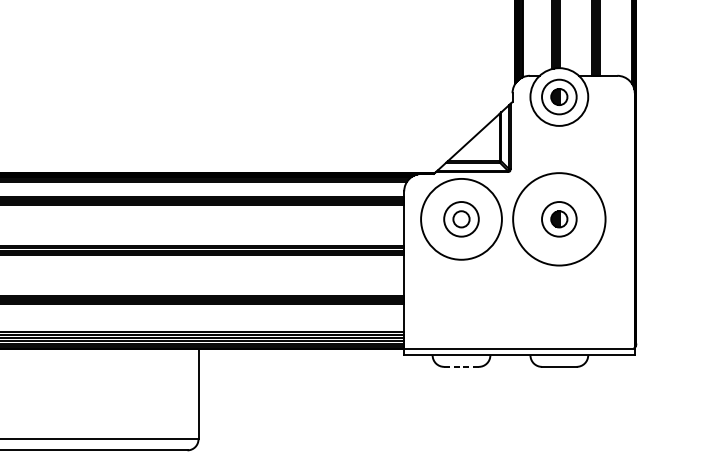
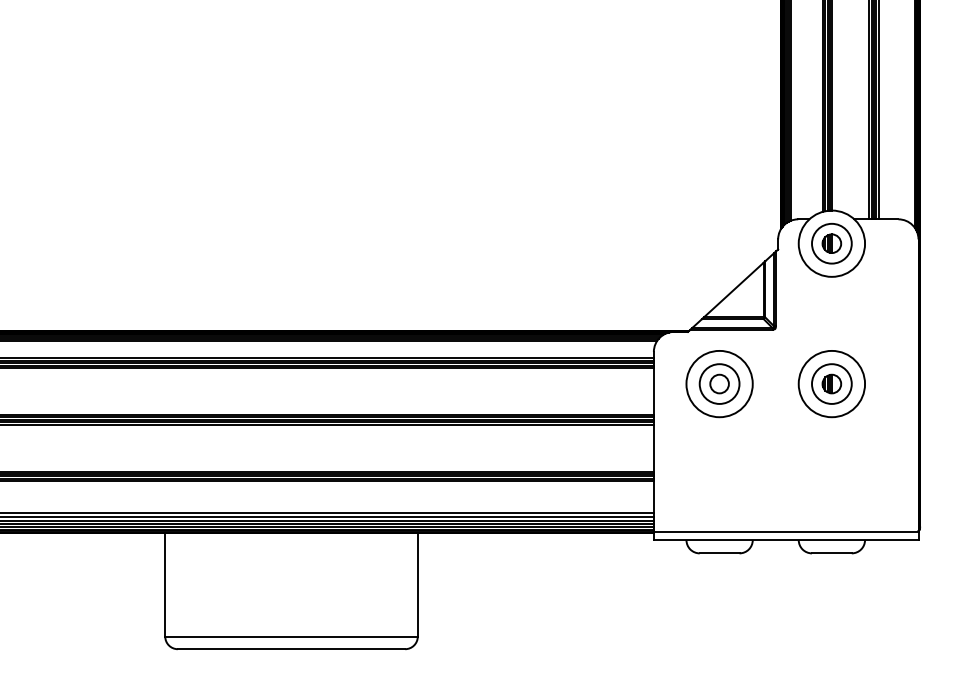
circle: (461, 218) -> (719, 383), size x0.71
circle: (559, 218) -> (831, 383), size x0.62
line: (461, 366) -> (719, 553), dashed -> solid

